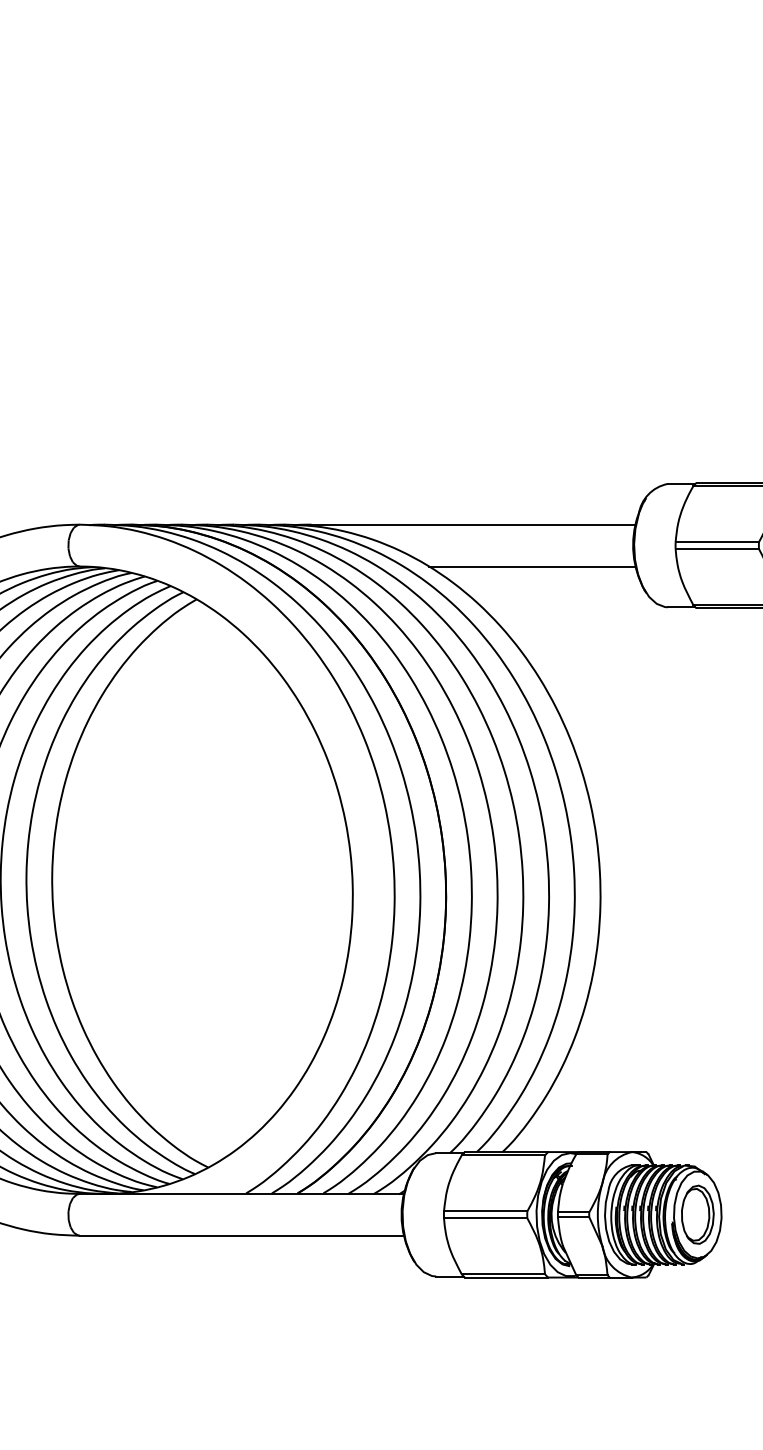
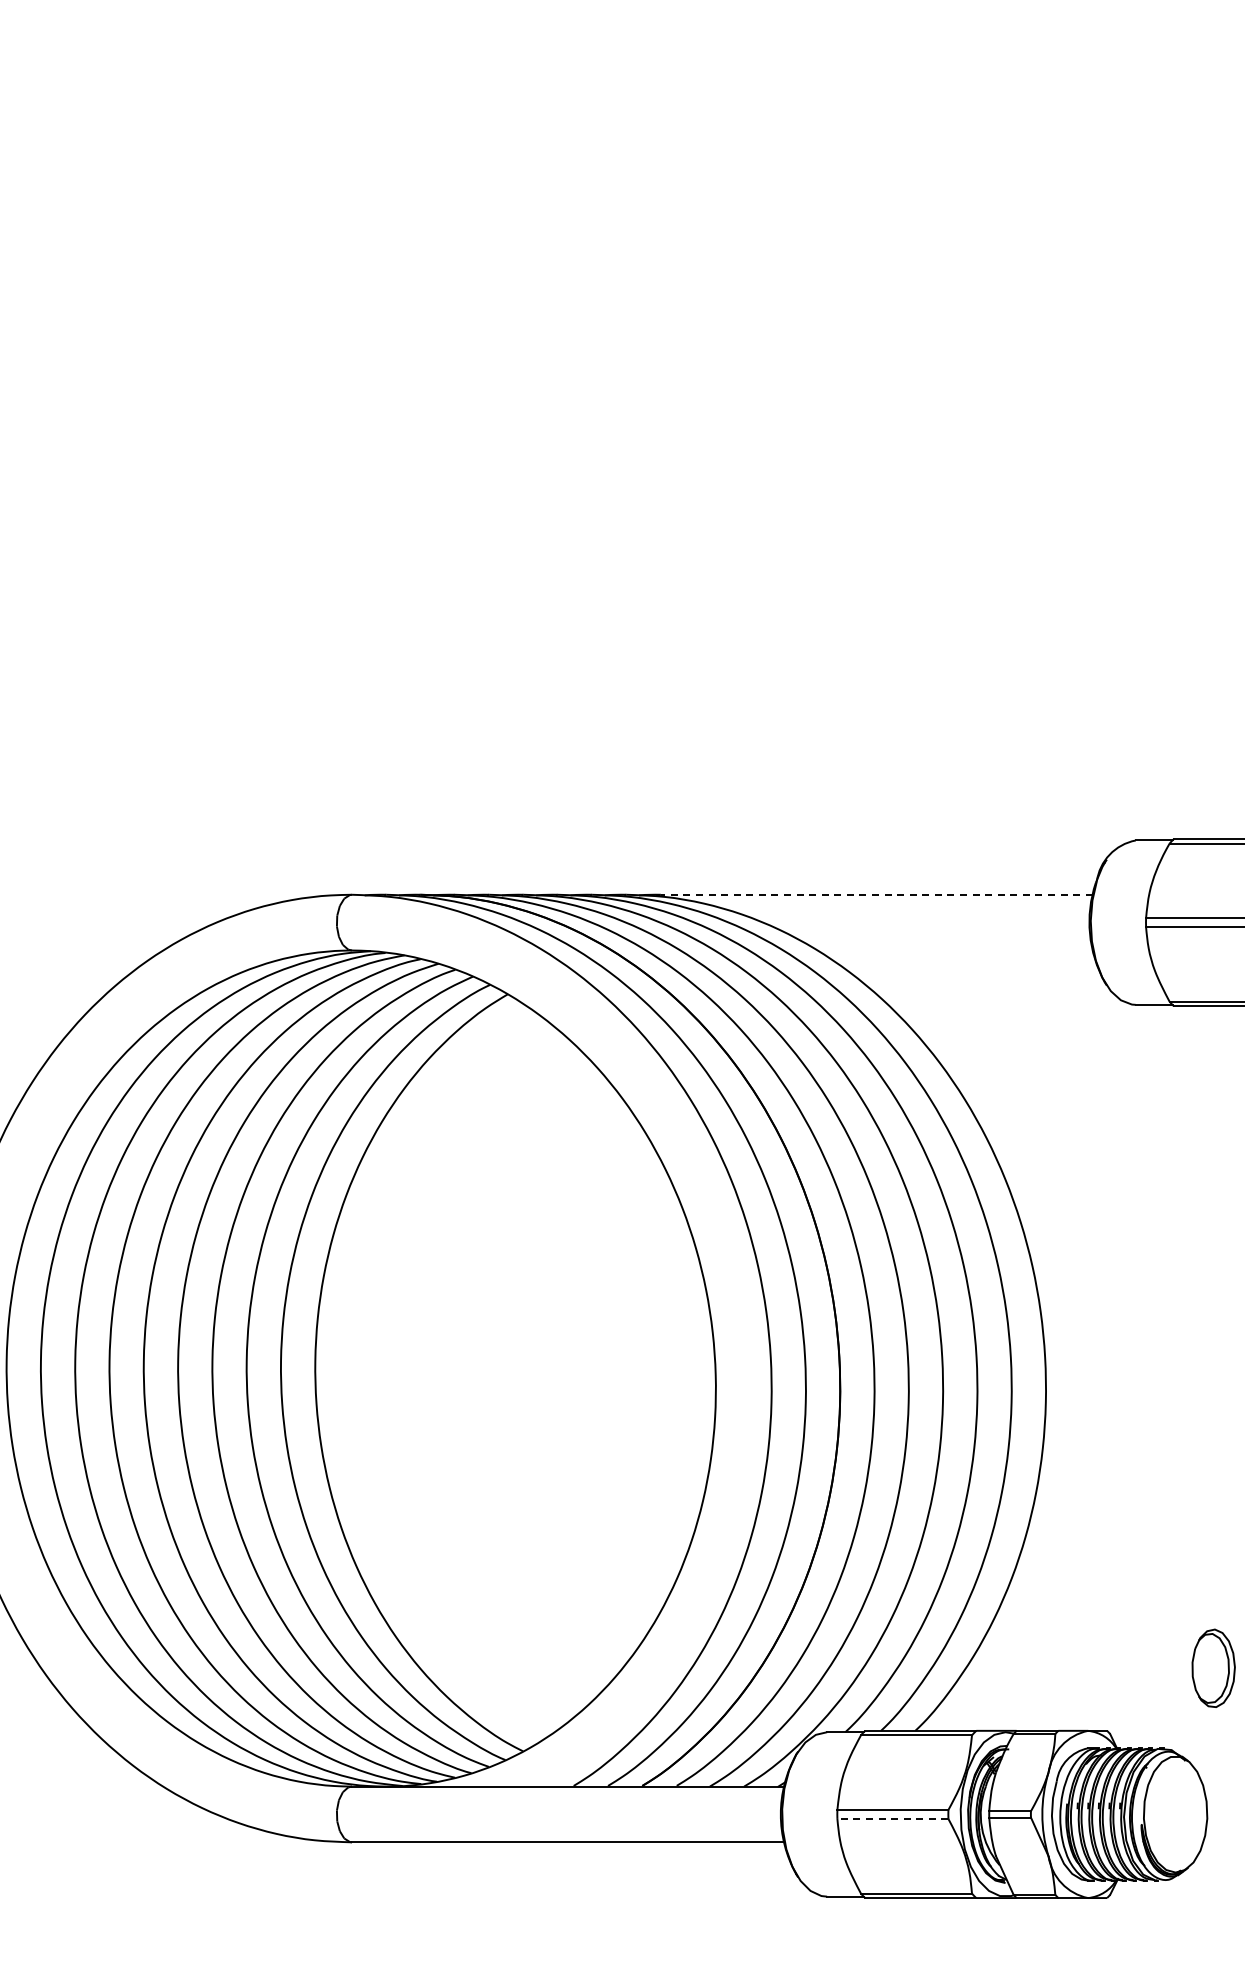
line: (473, 524) -> (876, 894), solid -> dashed
line: (531, 566) -> (954, 950), removed
part: (697, 1214) -> (1213, 1667), moved
line: (485, 1217) -> (892, 1818), solid -> dashed

